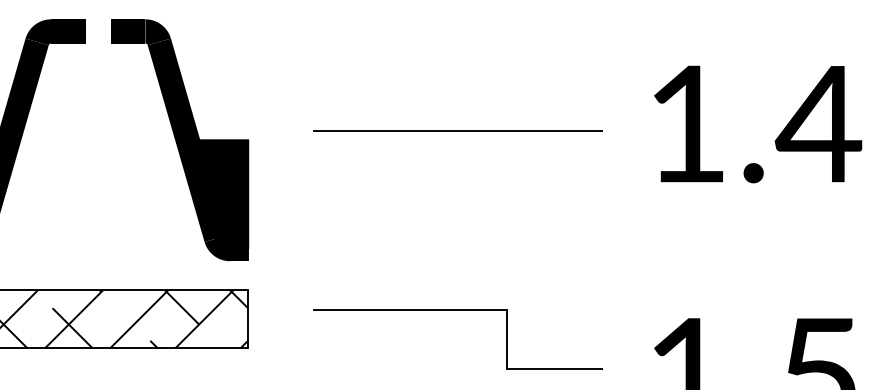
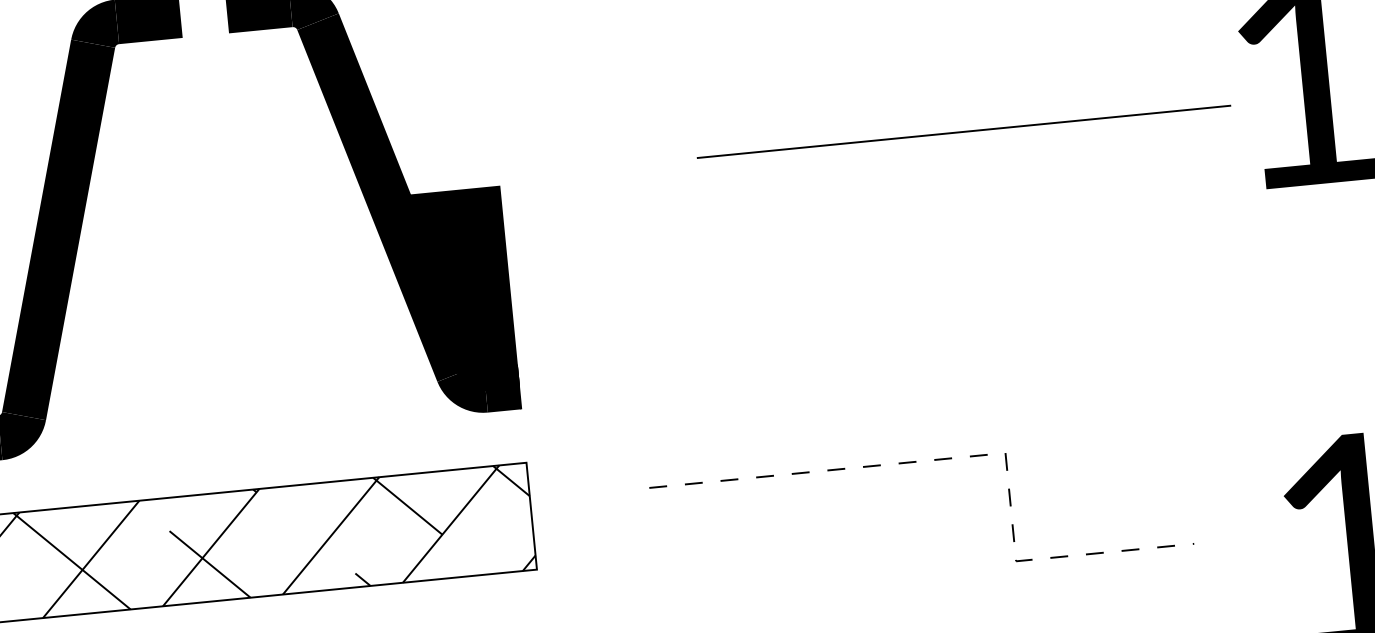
line: (457, 130) -> (962, 130), moved
line: (488, 310) -> (972, 456), solid -> dashed

